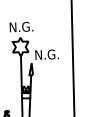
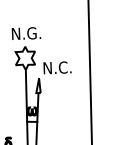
text: (55, 54) -> (68, 67), N.G. -> N.C.

